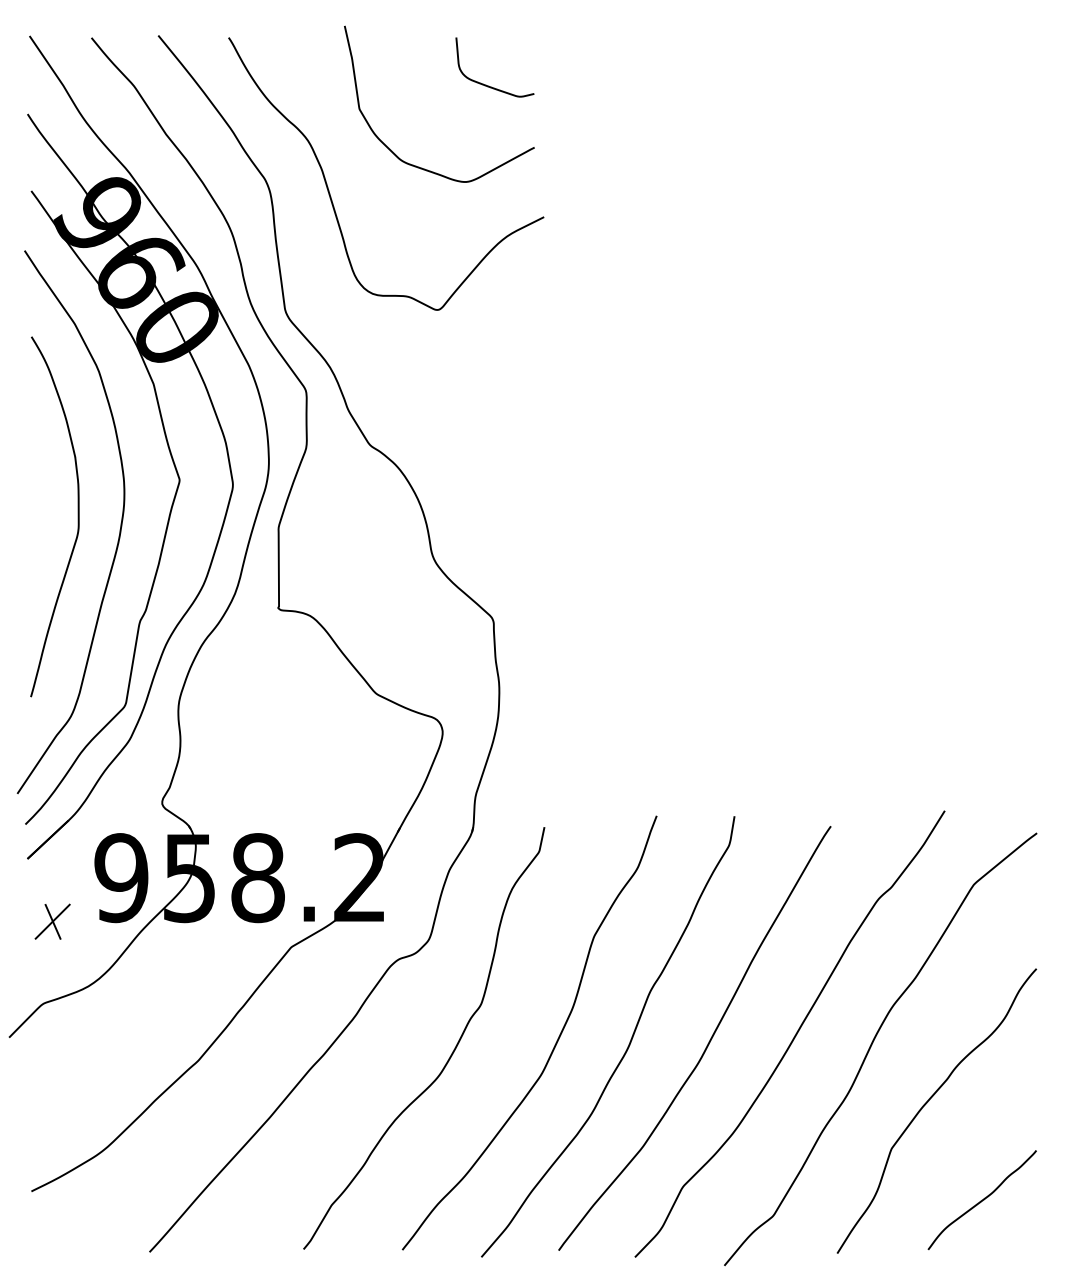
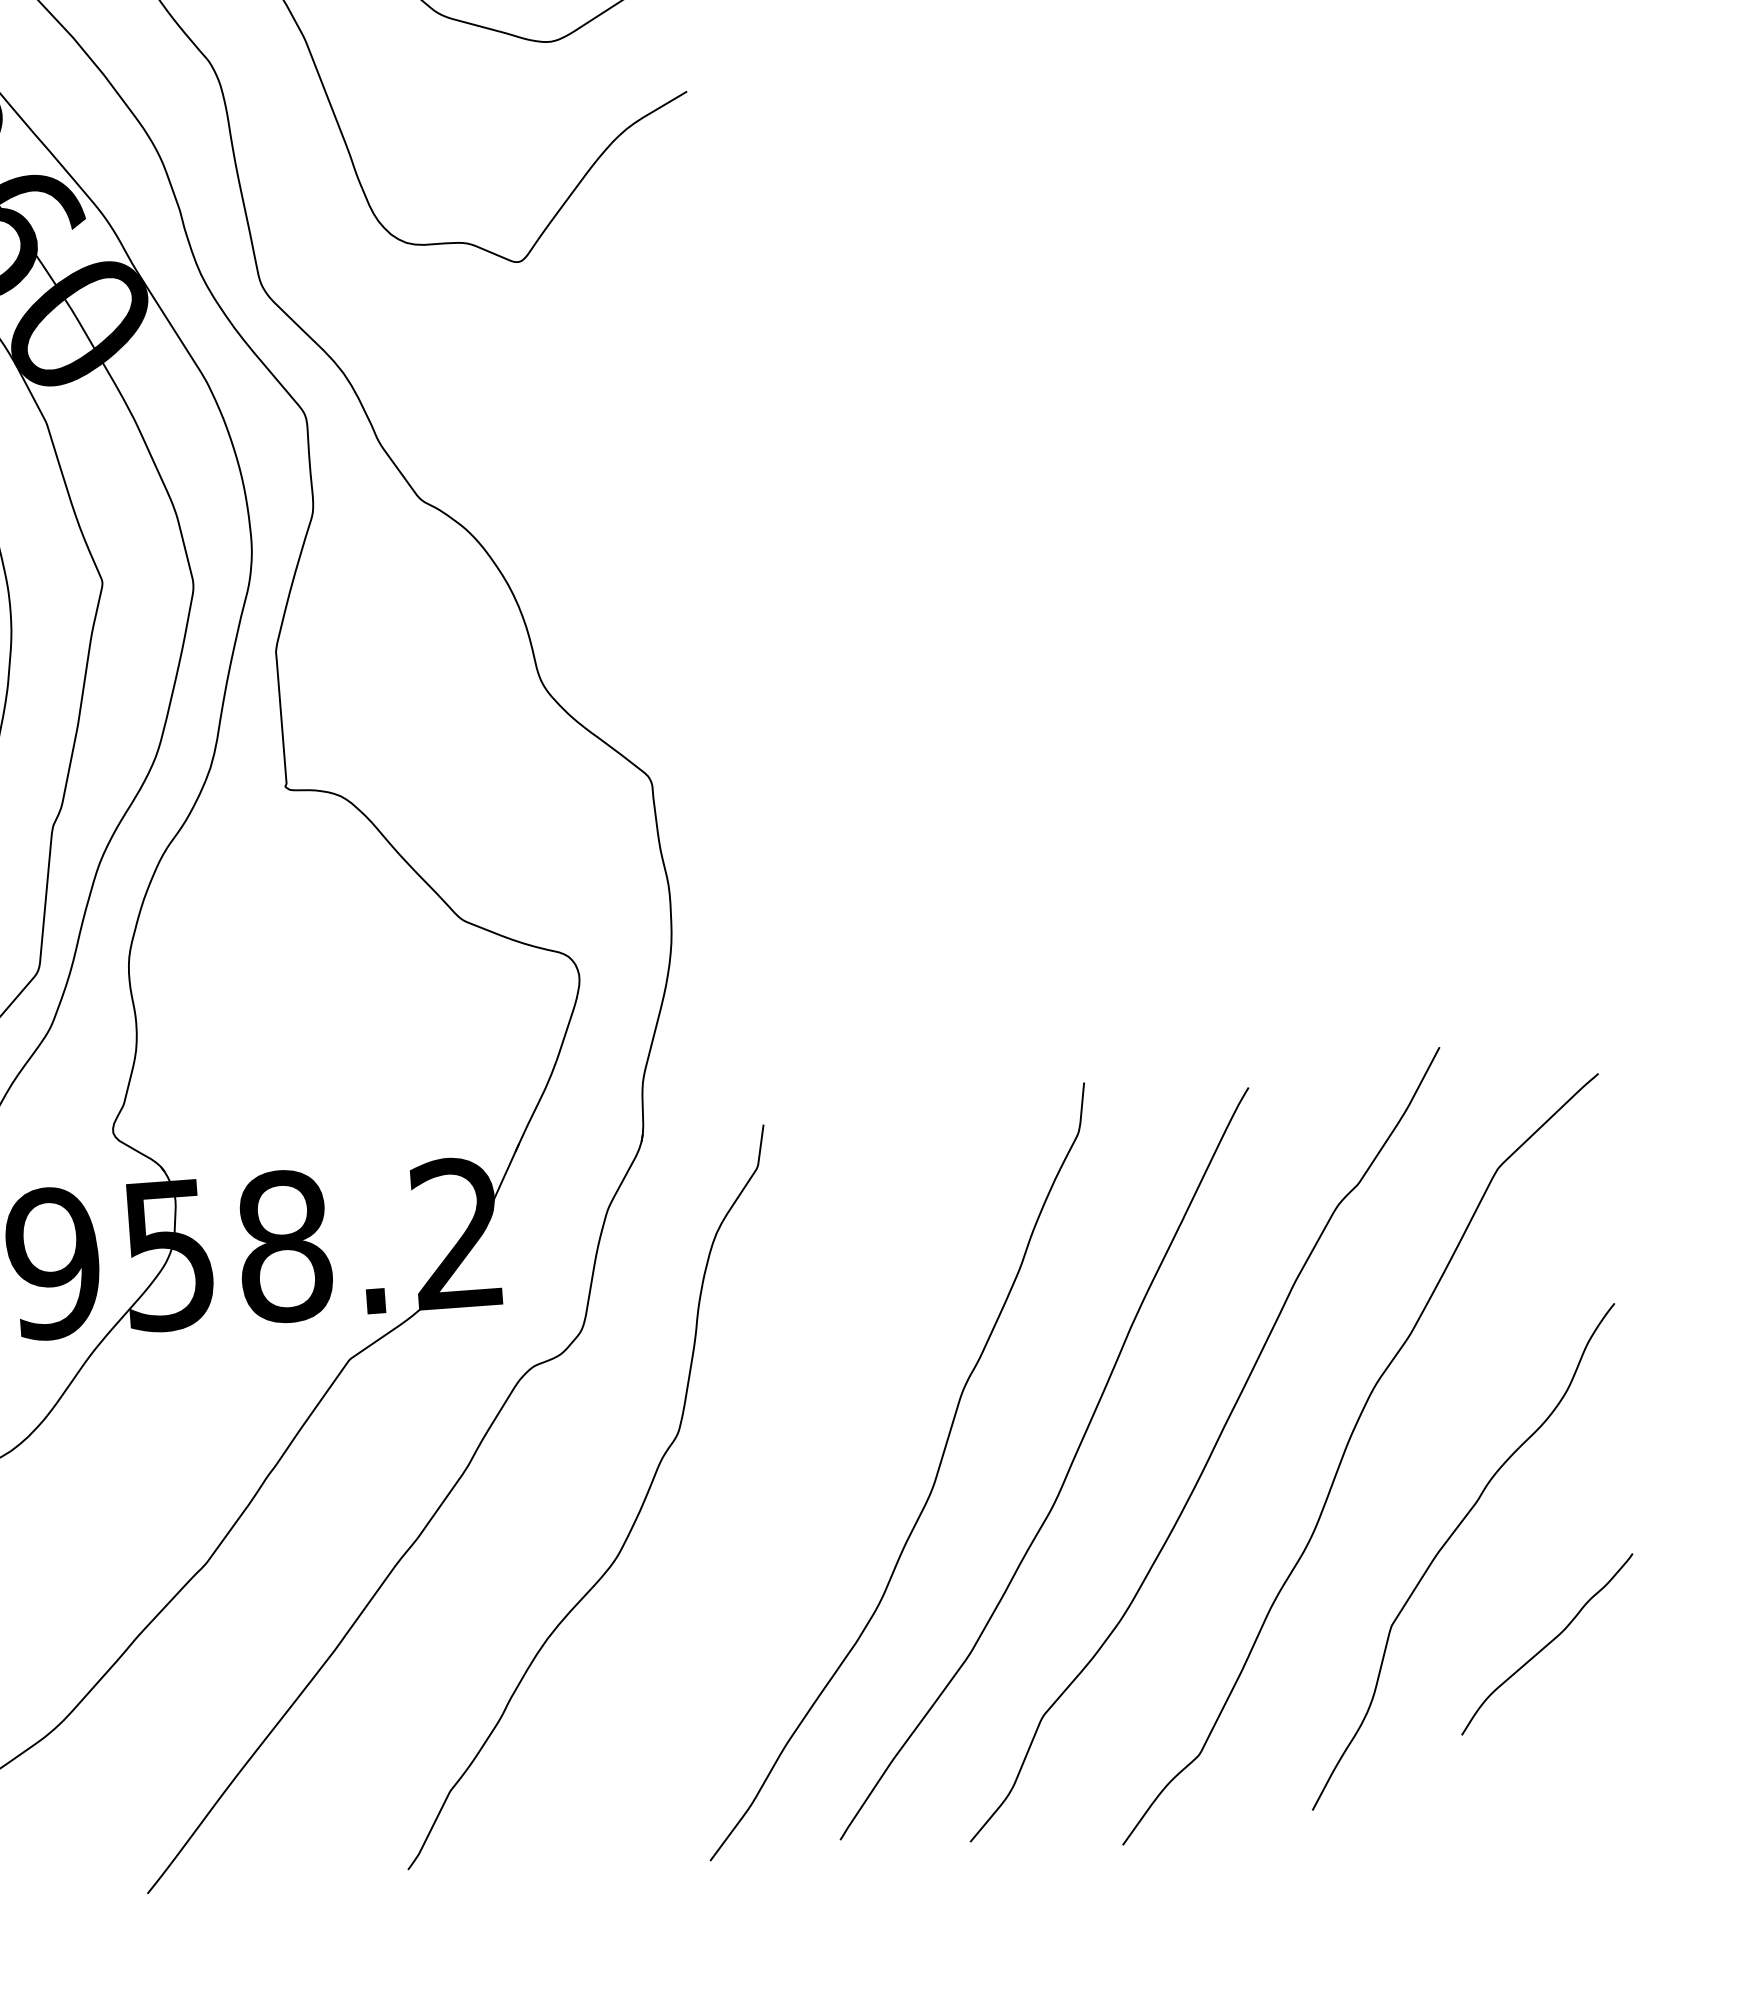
curve: (554, 1044) -> (807, 1491), removed
curve: (981, 1200) -> (1545, 1645), moved

